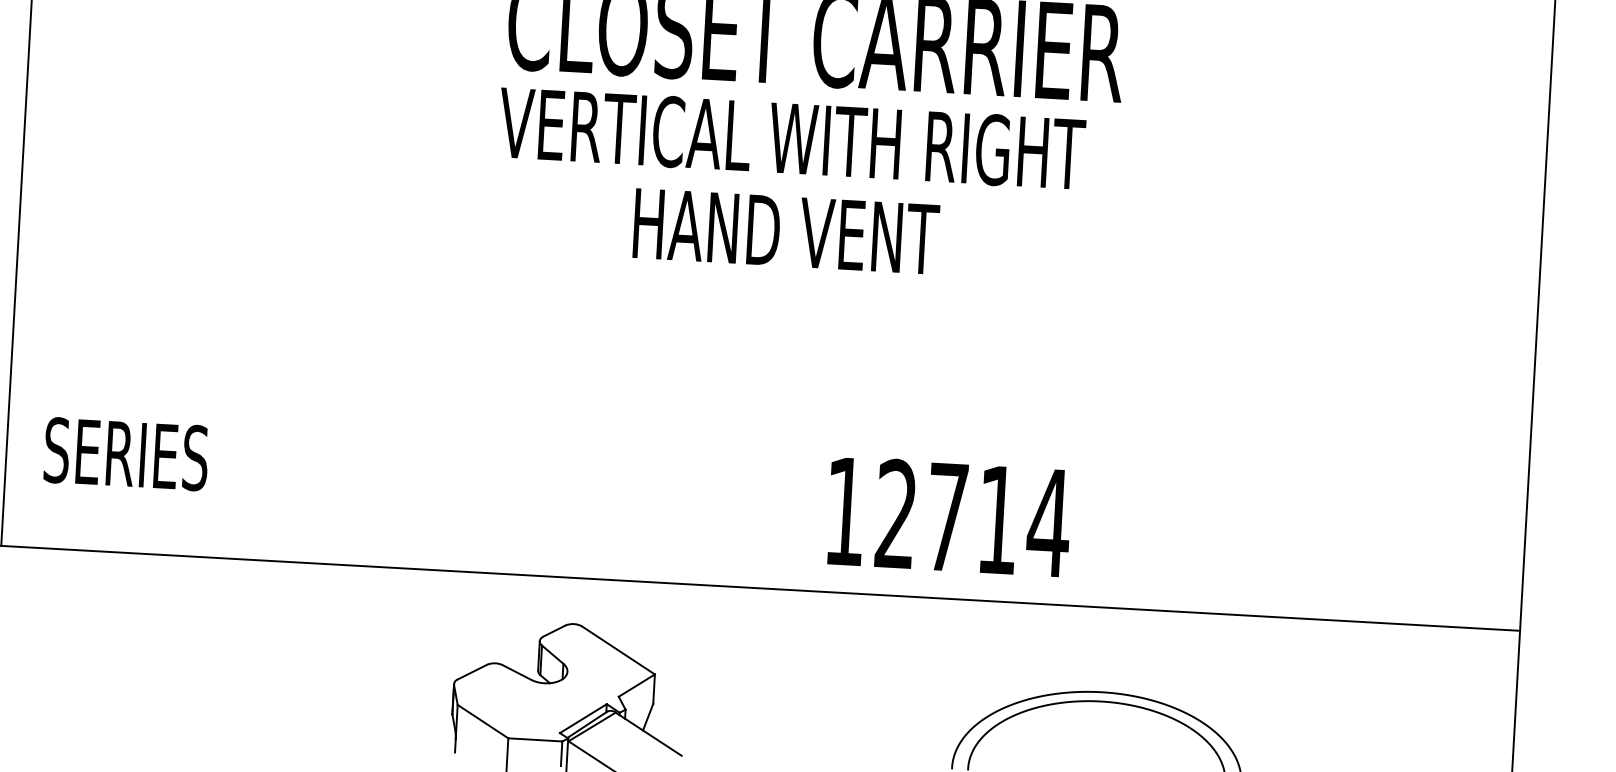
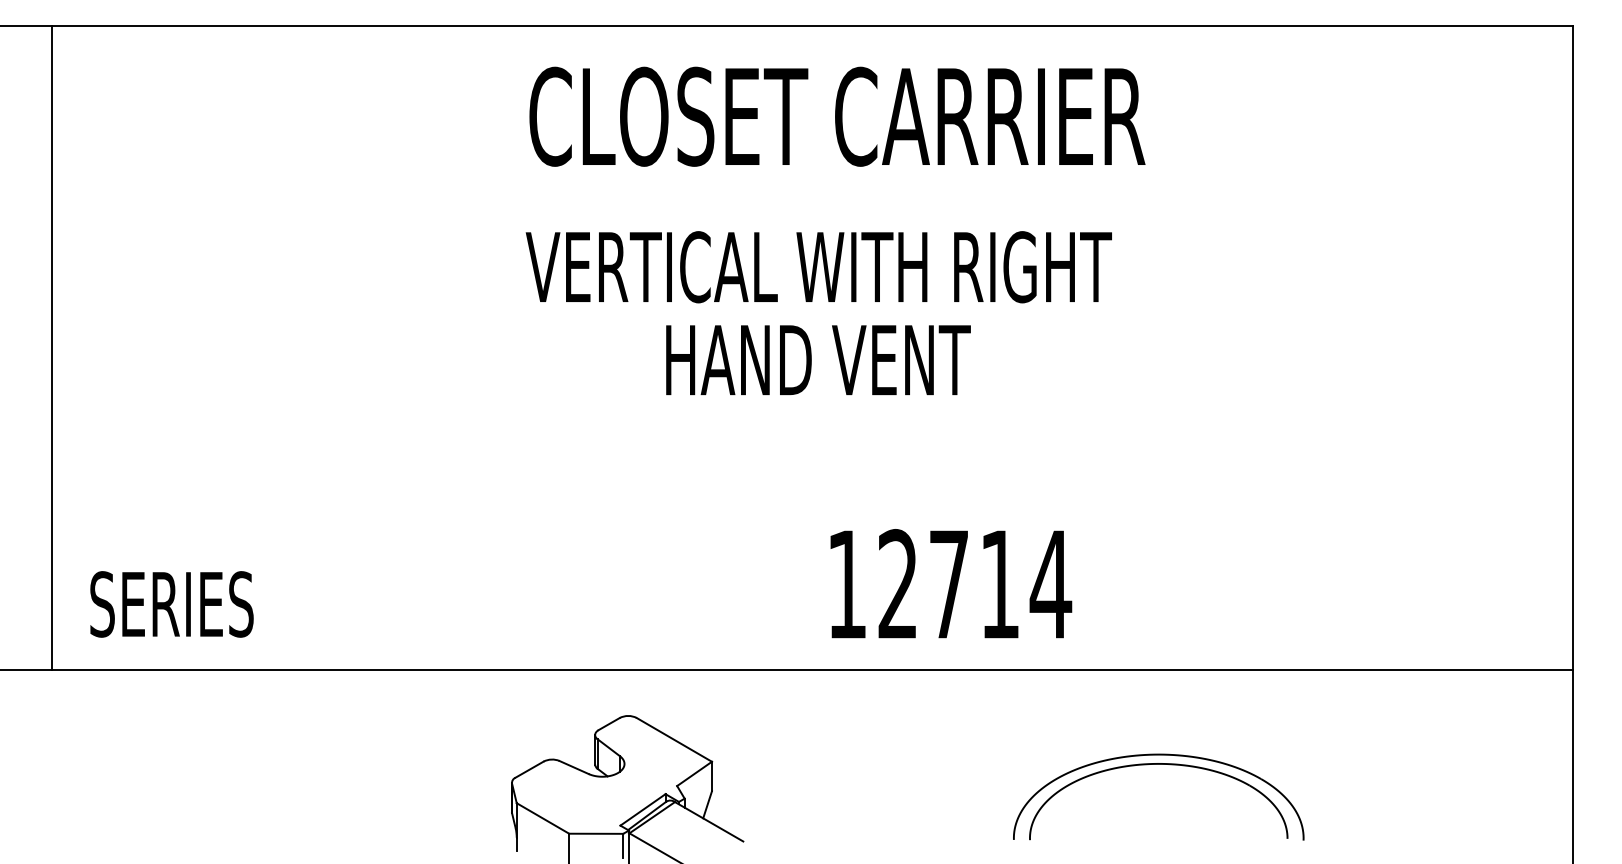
text: (789, 183) -> (818, 312), moved
text: (125, 454) -> (171, 604), moved
text: (949, 516) -> (951, 583), moved

